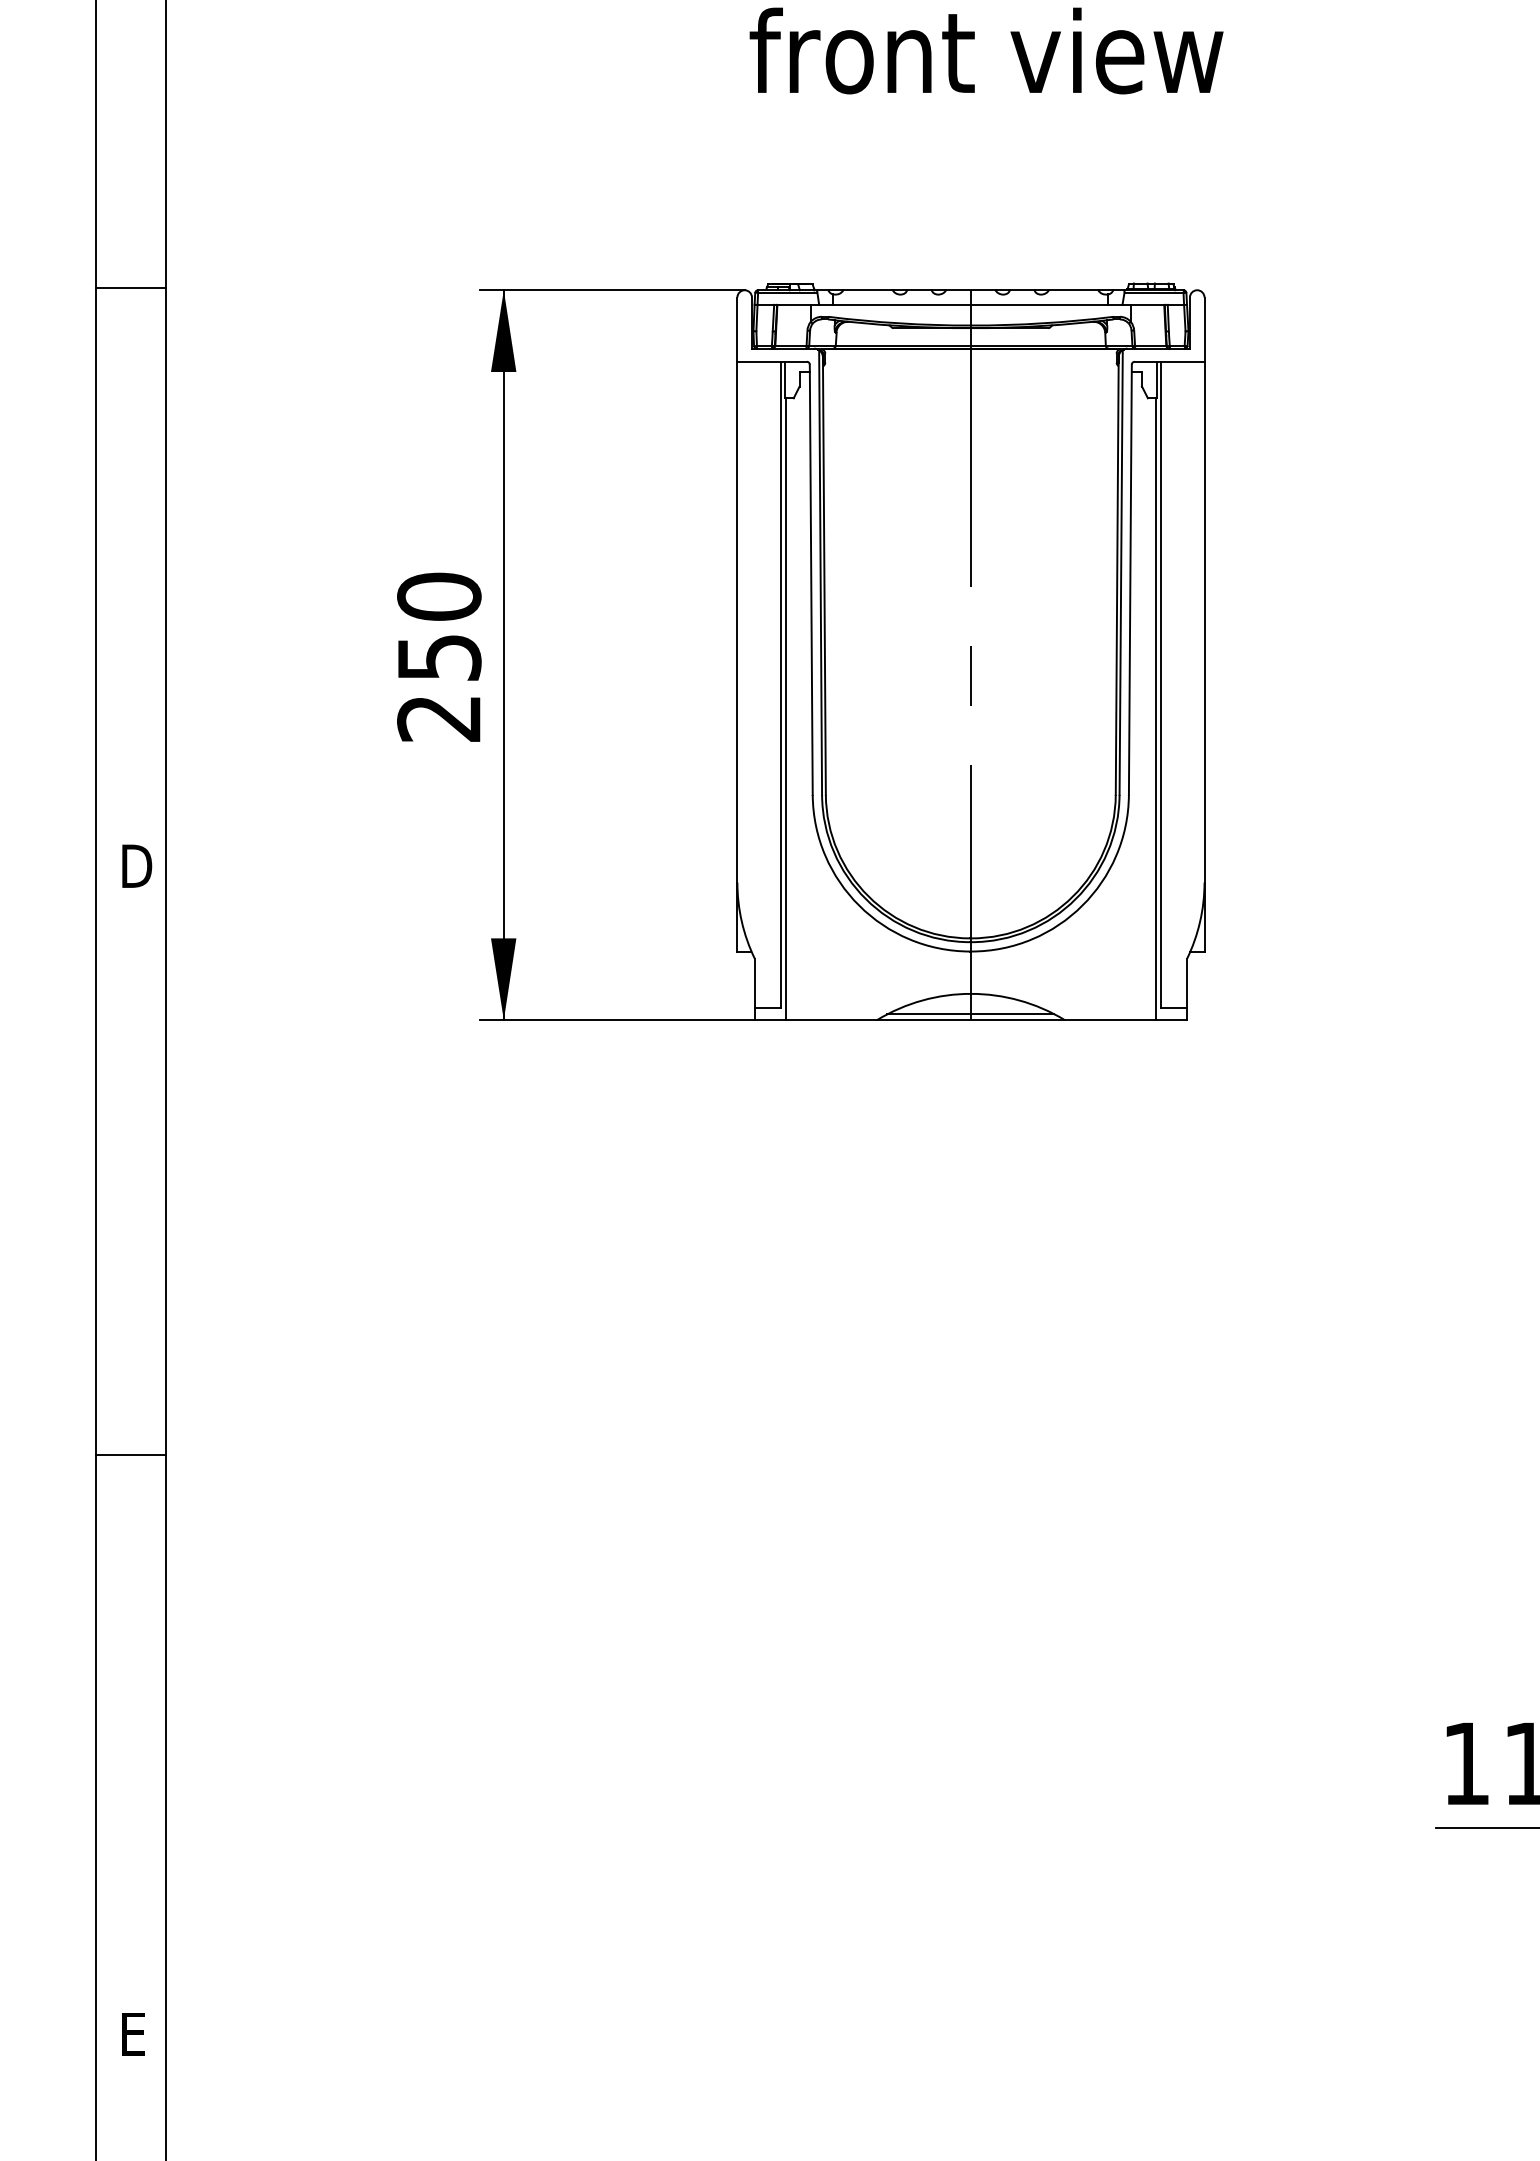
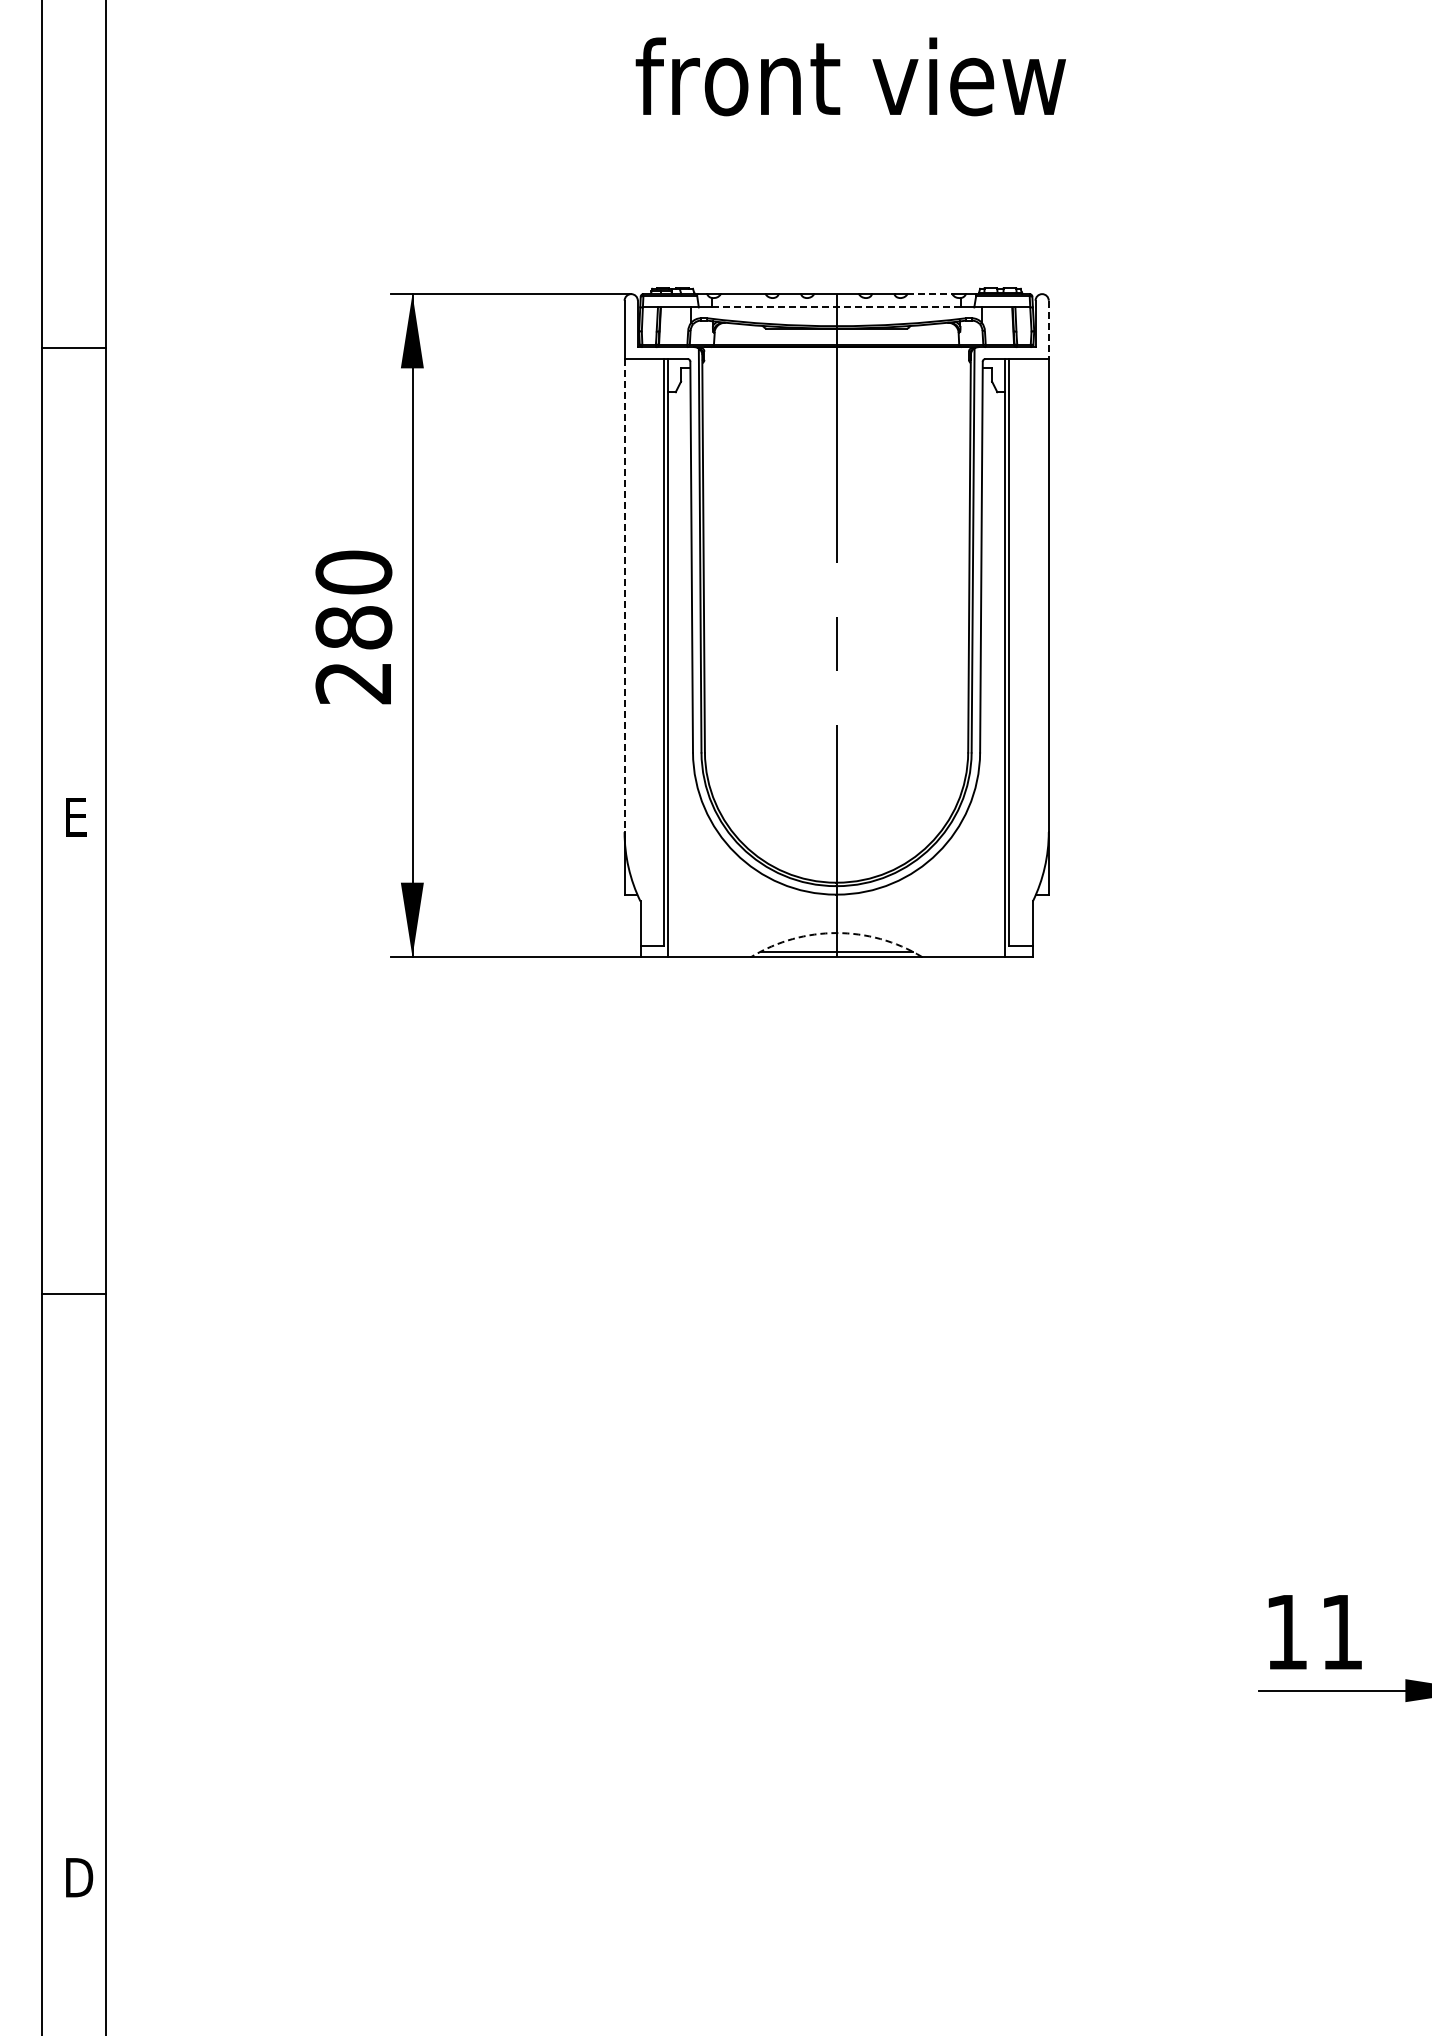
line: (130, 287) -> (73, 347), moved
line: (1073, 290) -> (929, 294), solid -> dashed
line: (970, 304) -> (836, 307), solid -> dashed
line: (1204, 330) -> (1048, 330), solid -> dashed
line: (737, 623) -> (624, 596), solid -> dashed
text: (438, 657) -> (353, 627), 250 -> 280
text: (137, 865) -> (79, 816), D -> E
arc: (970, 994) -> (836, 933), solid -> dashed
line: (130, 1455) -> (73, 1294), moved
text: (137, 2033) -> (79, 1877), E -> D

